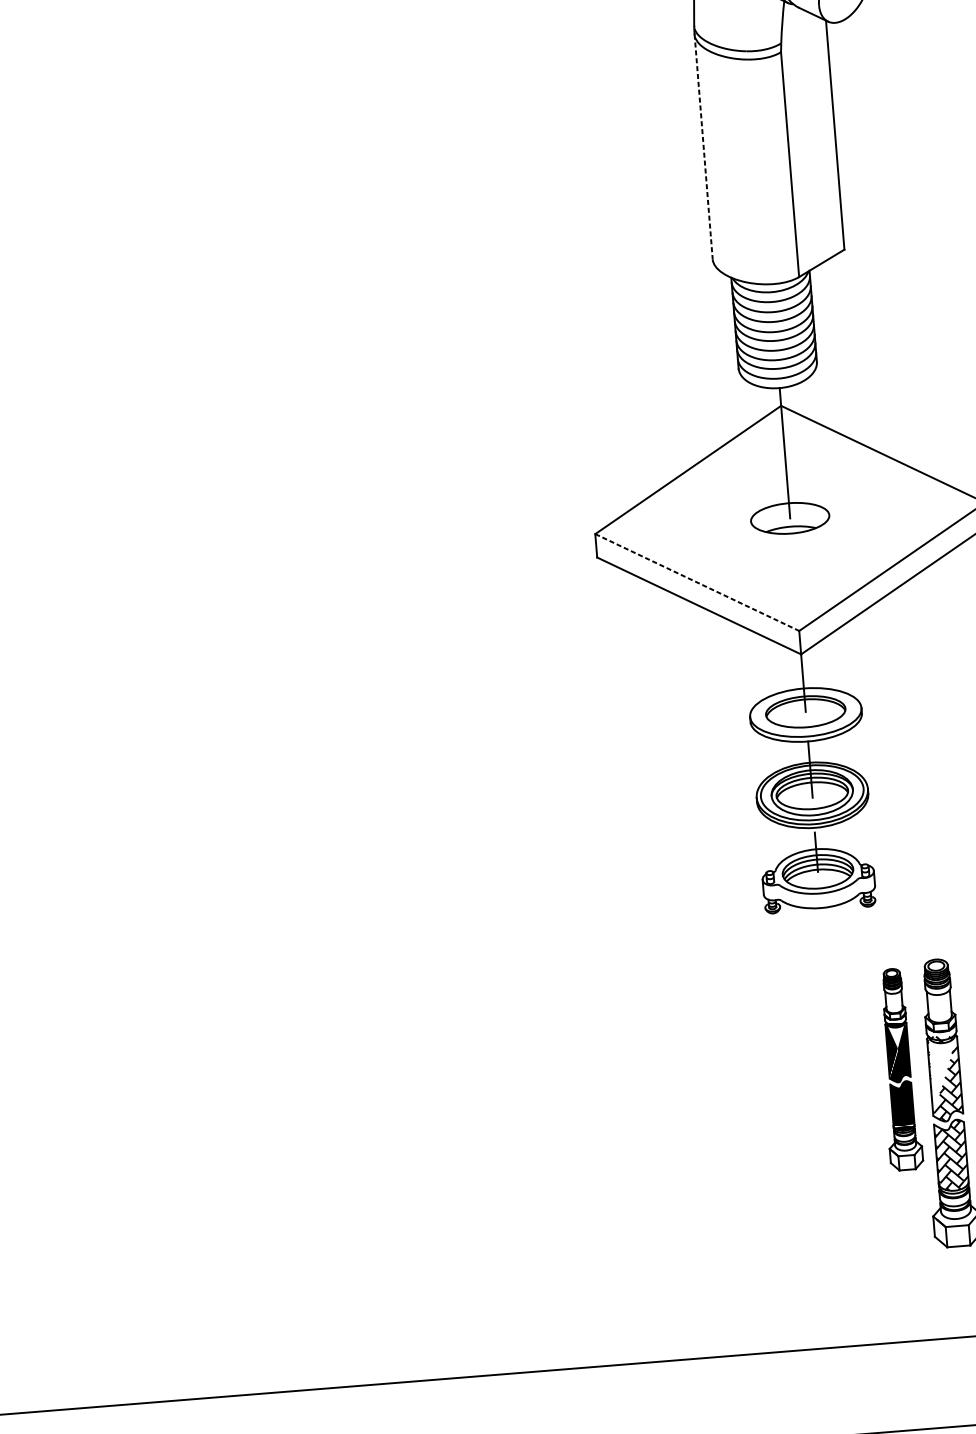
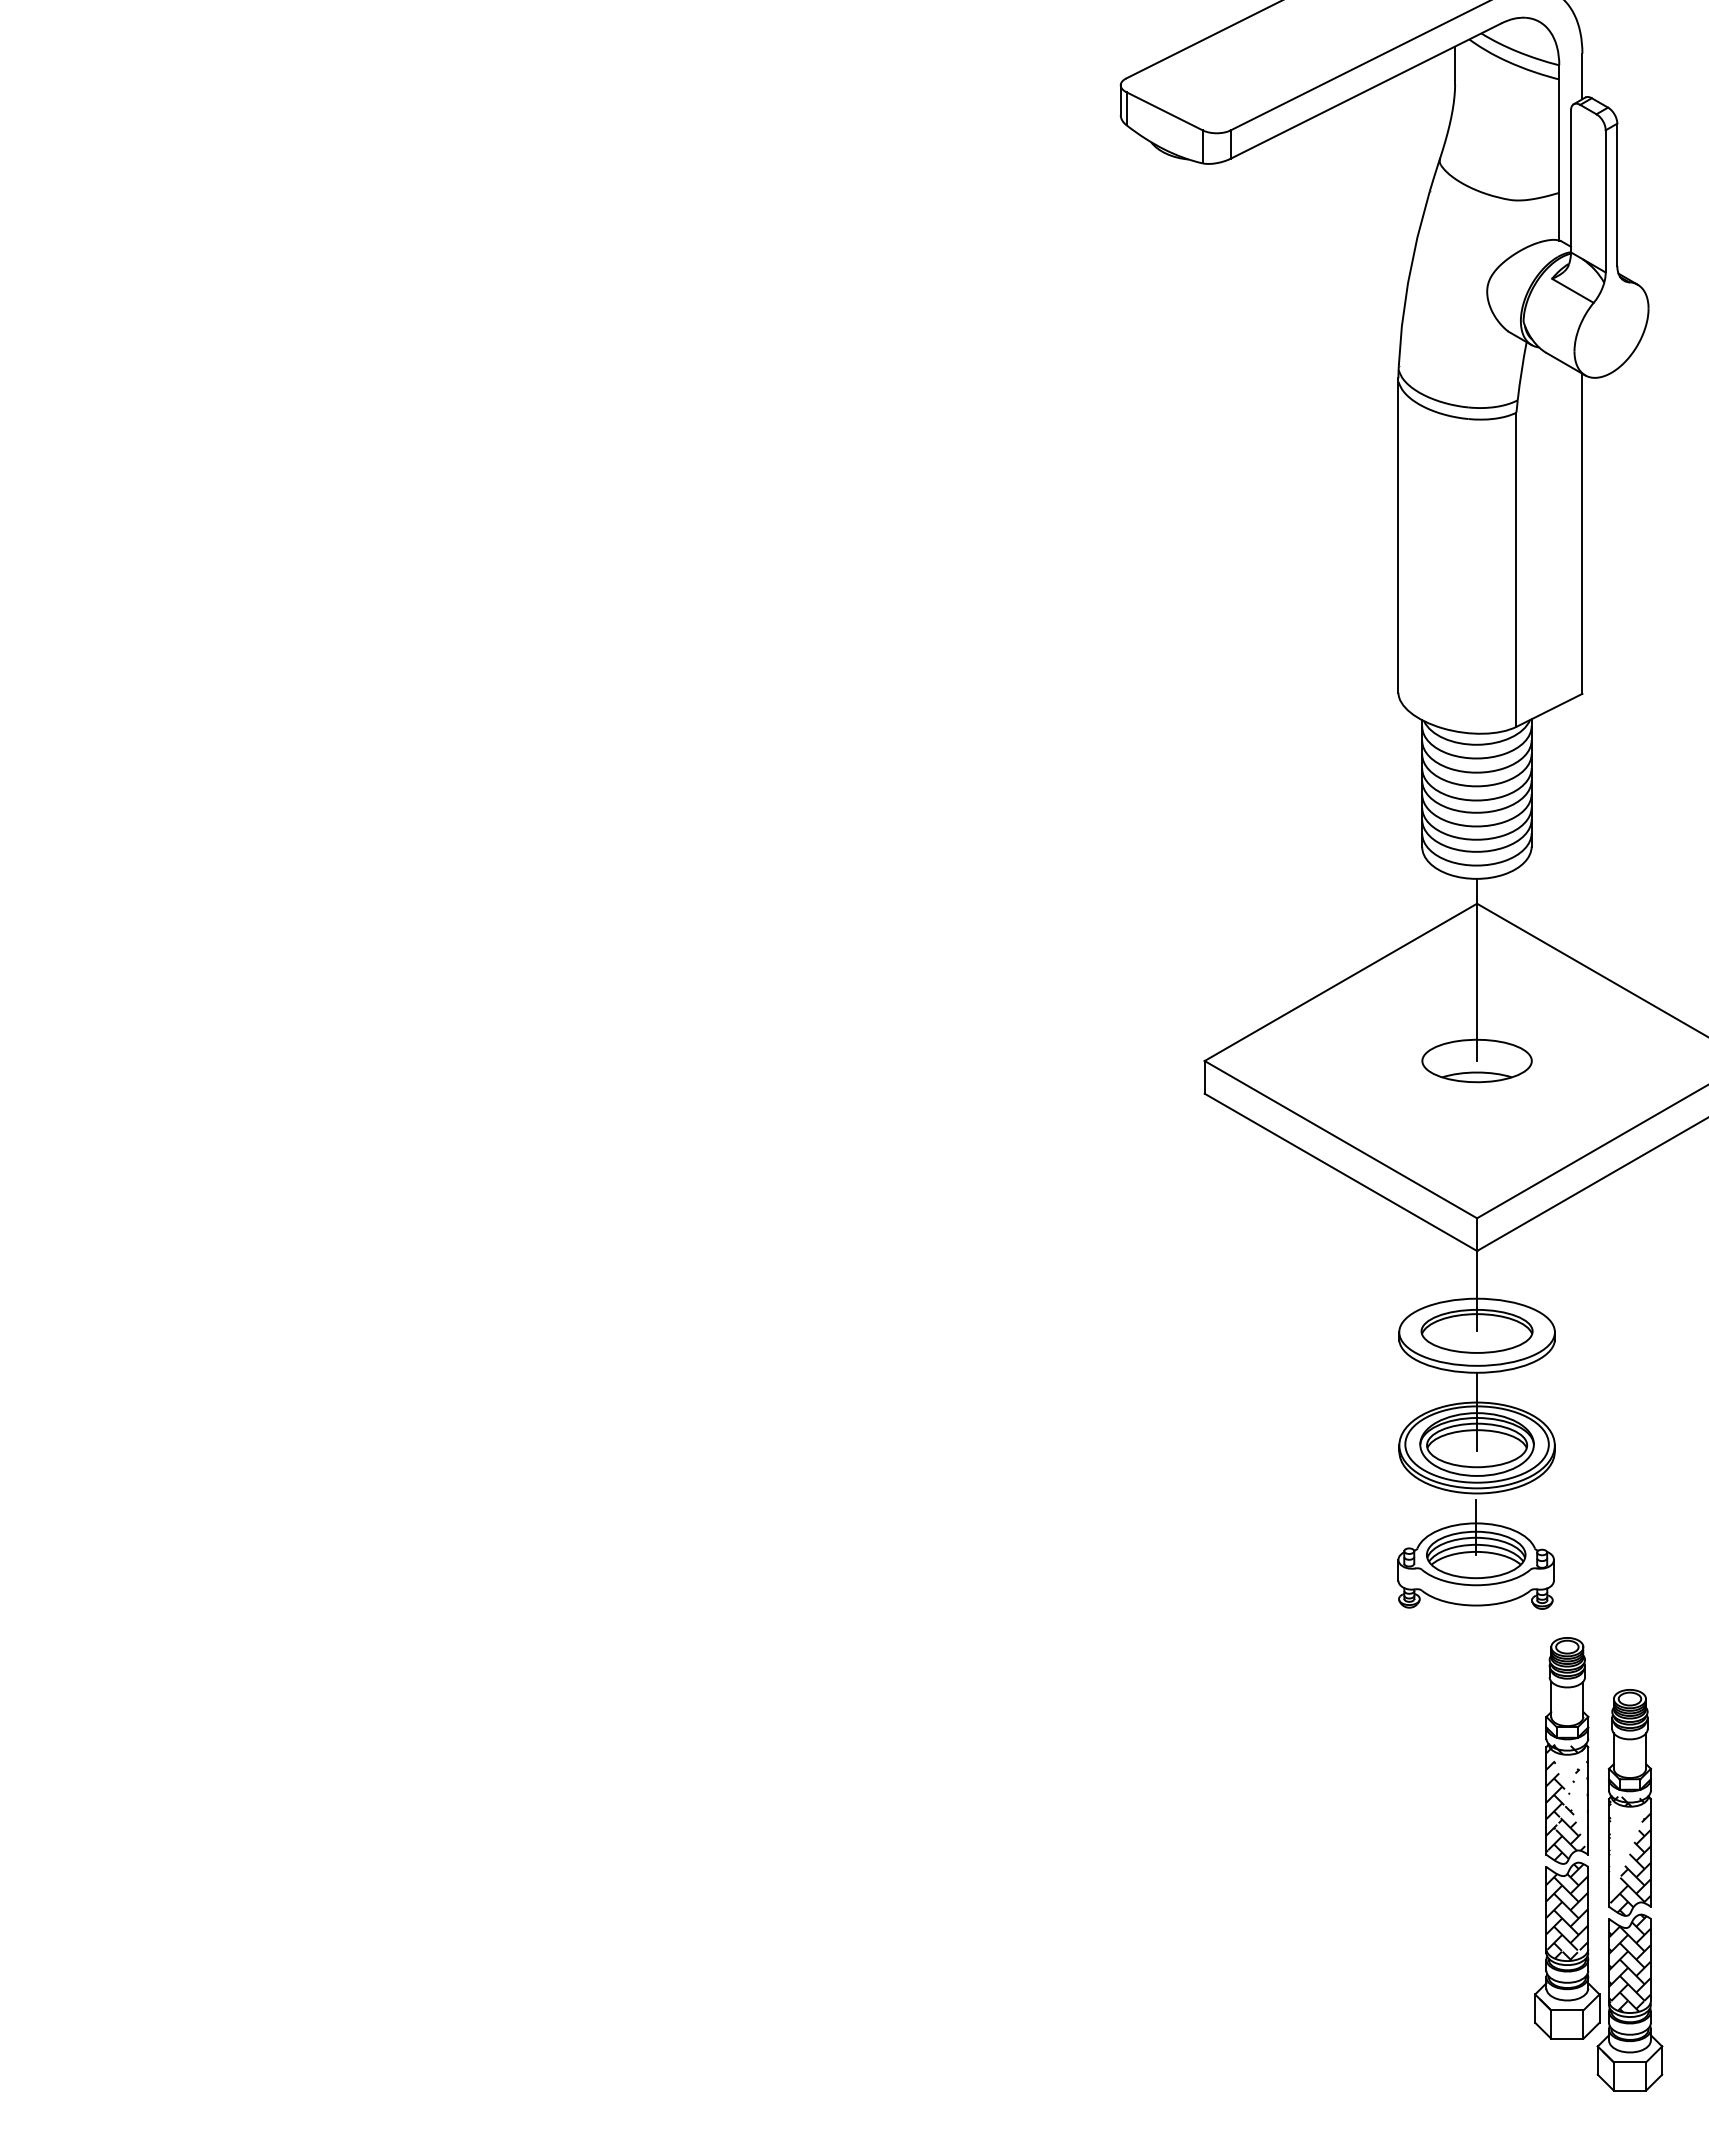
line: (703, 147) -> (1398, 536), dashed -> solid
line: (697, 582) -> (1341, 1139), dashed -> solid
part: (899, 1069) -> (1567, 1838), size x1.43

